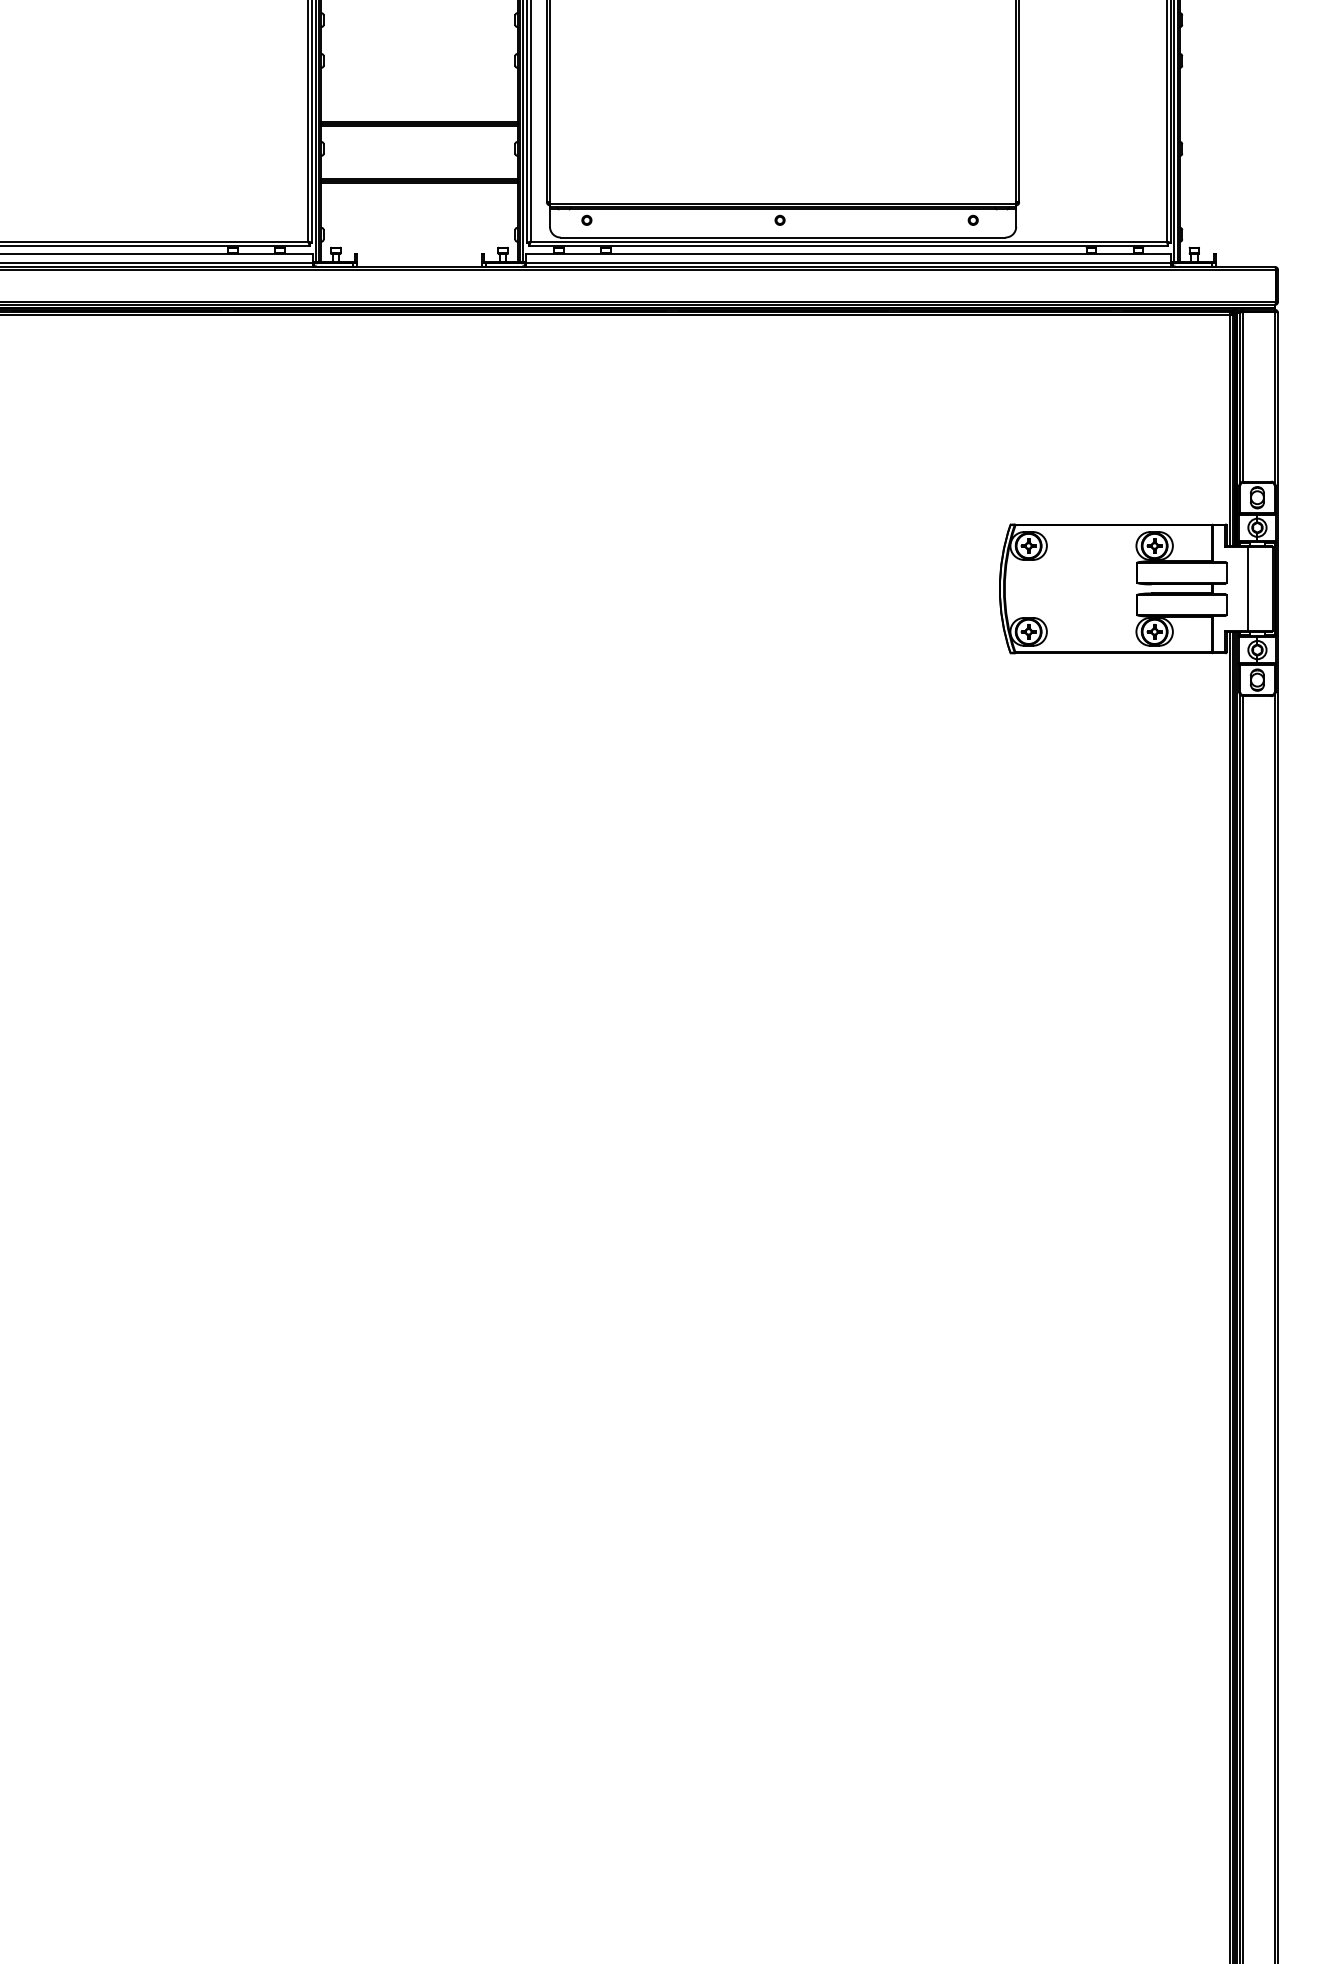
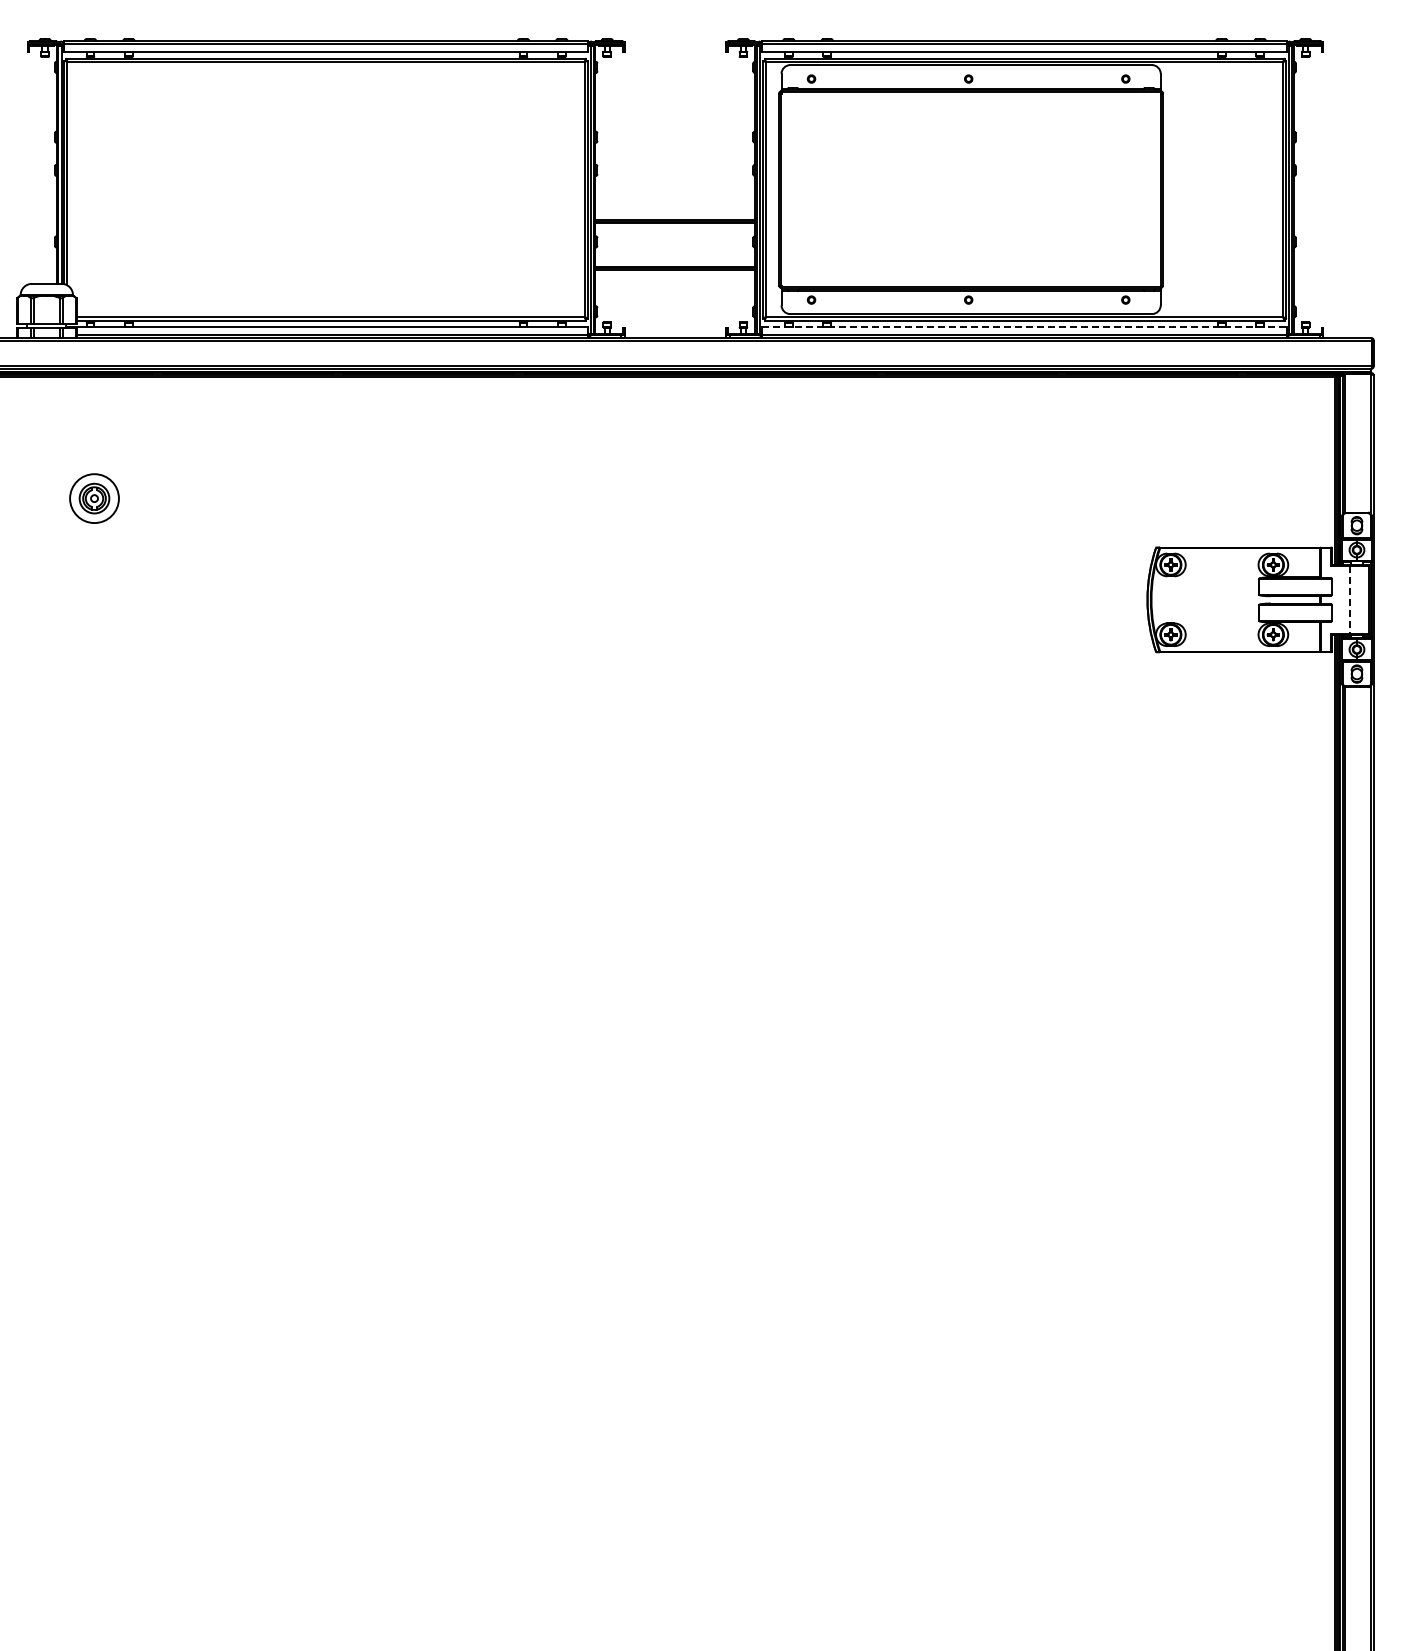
line: (849, 254) -> (1025, 327), solid -> dashed
line: (1248, 589) -> (1349, 600), solid -> dashed

